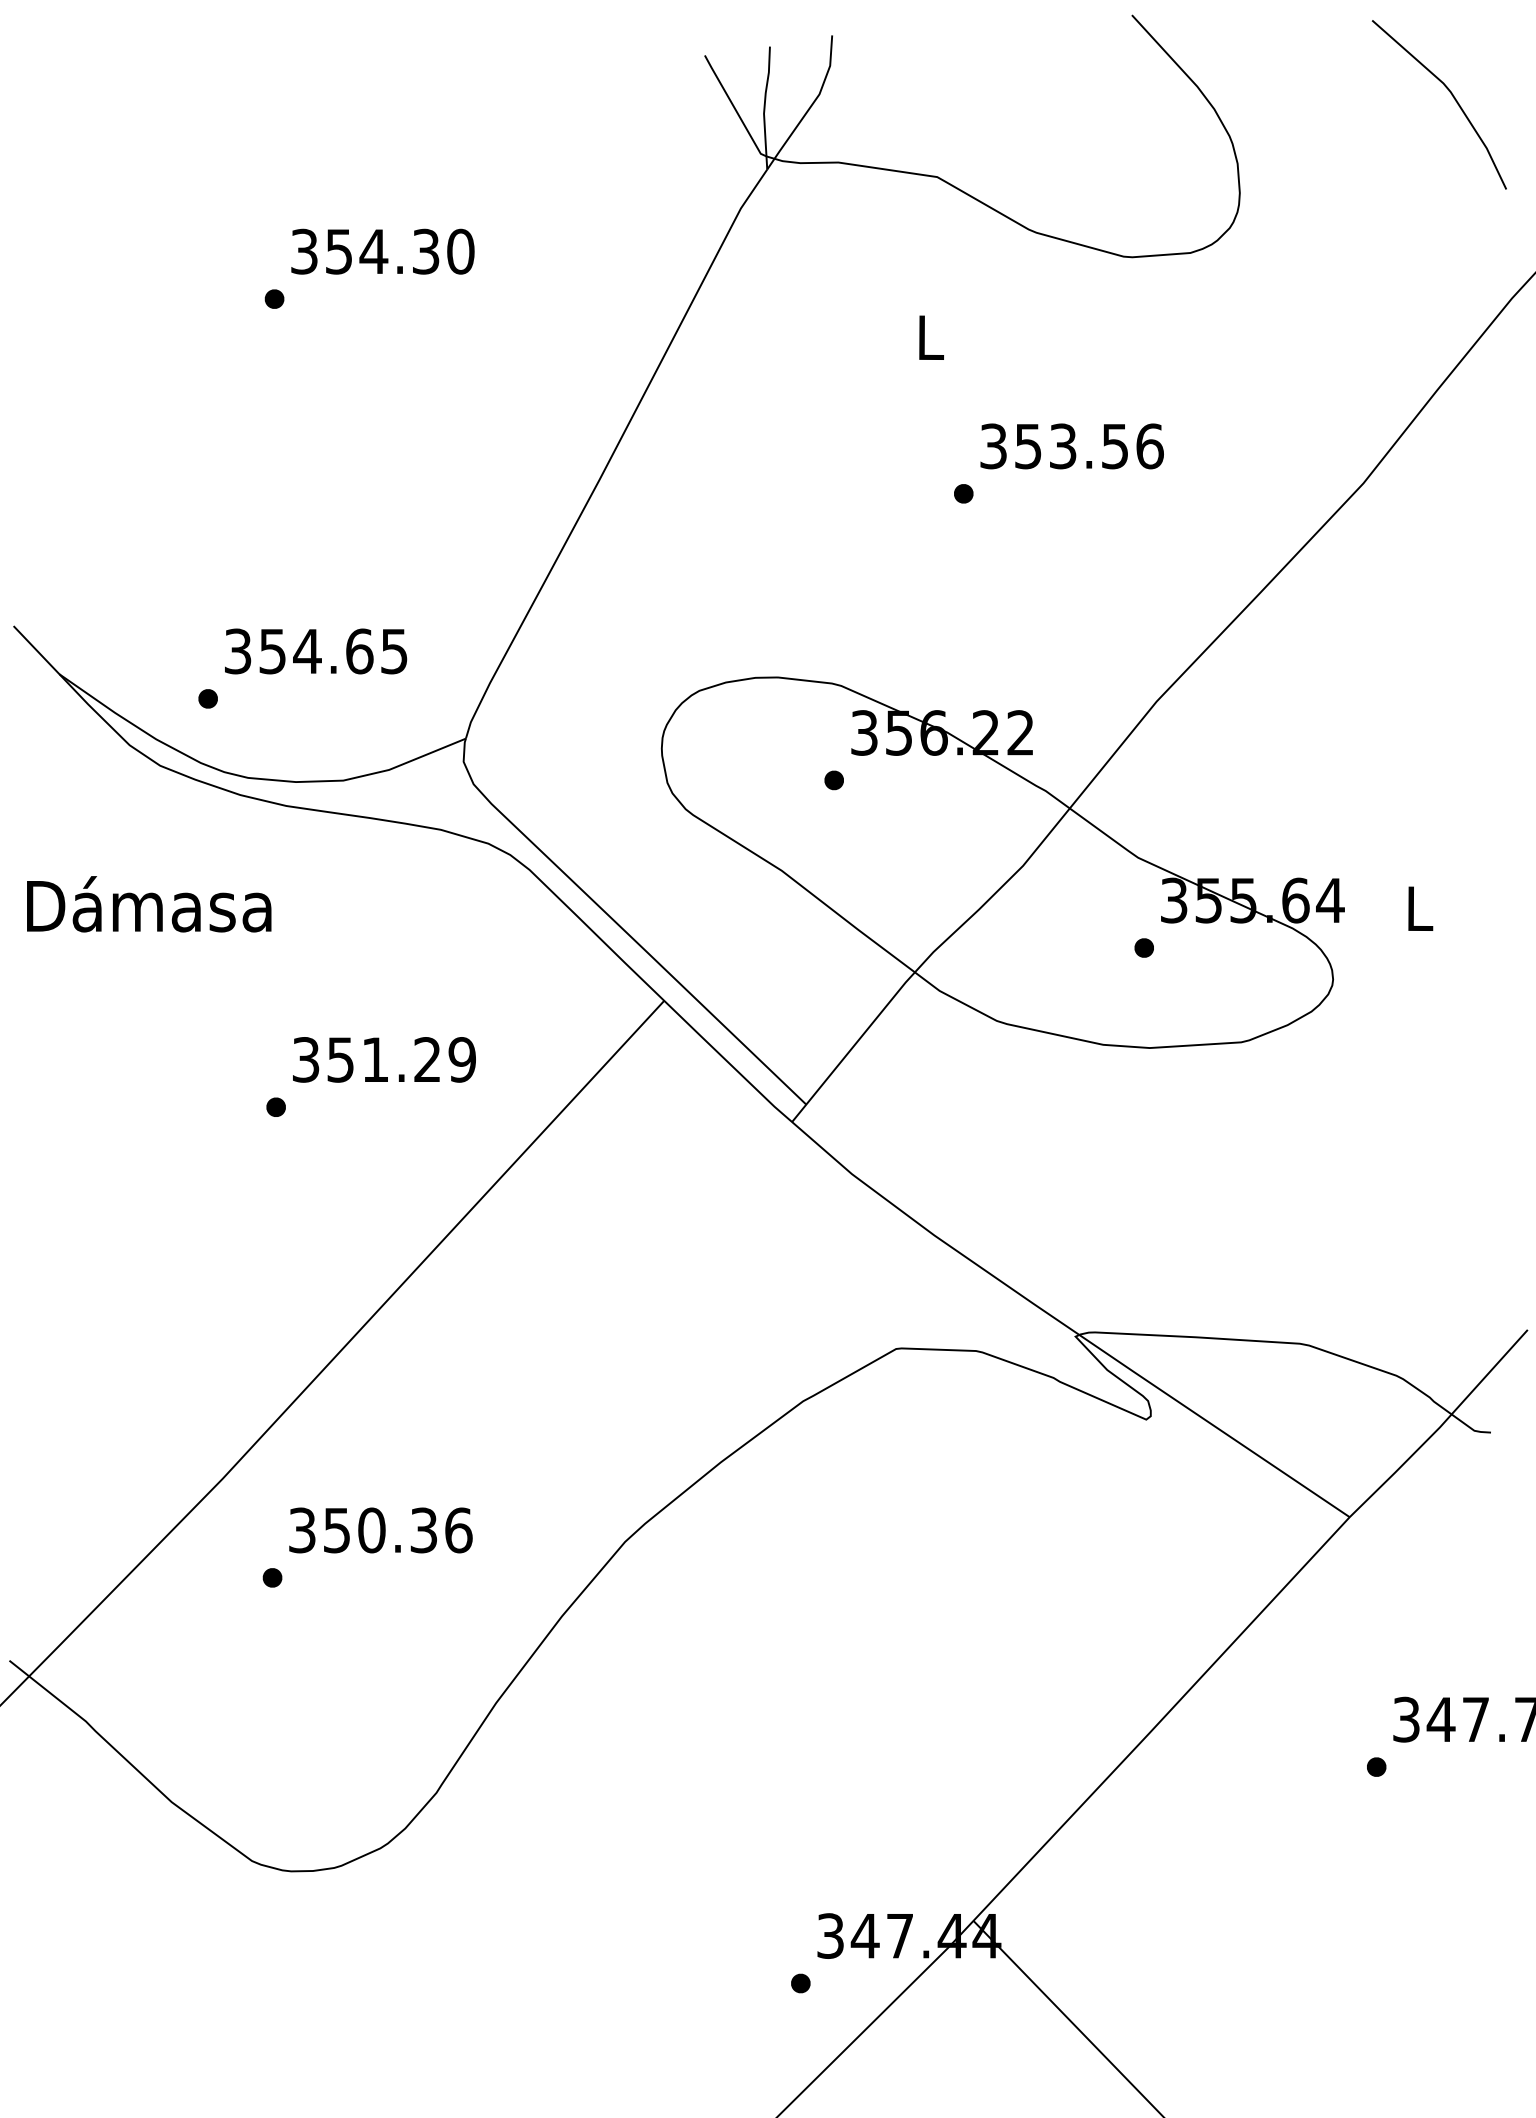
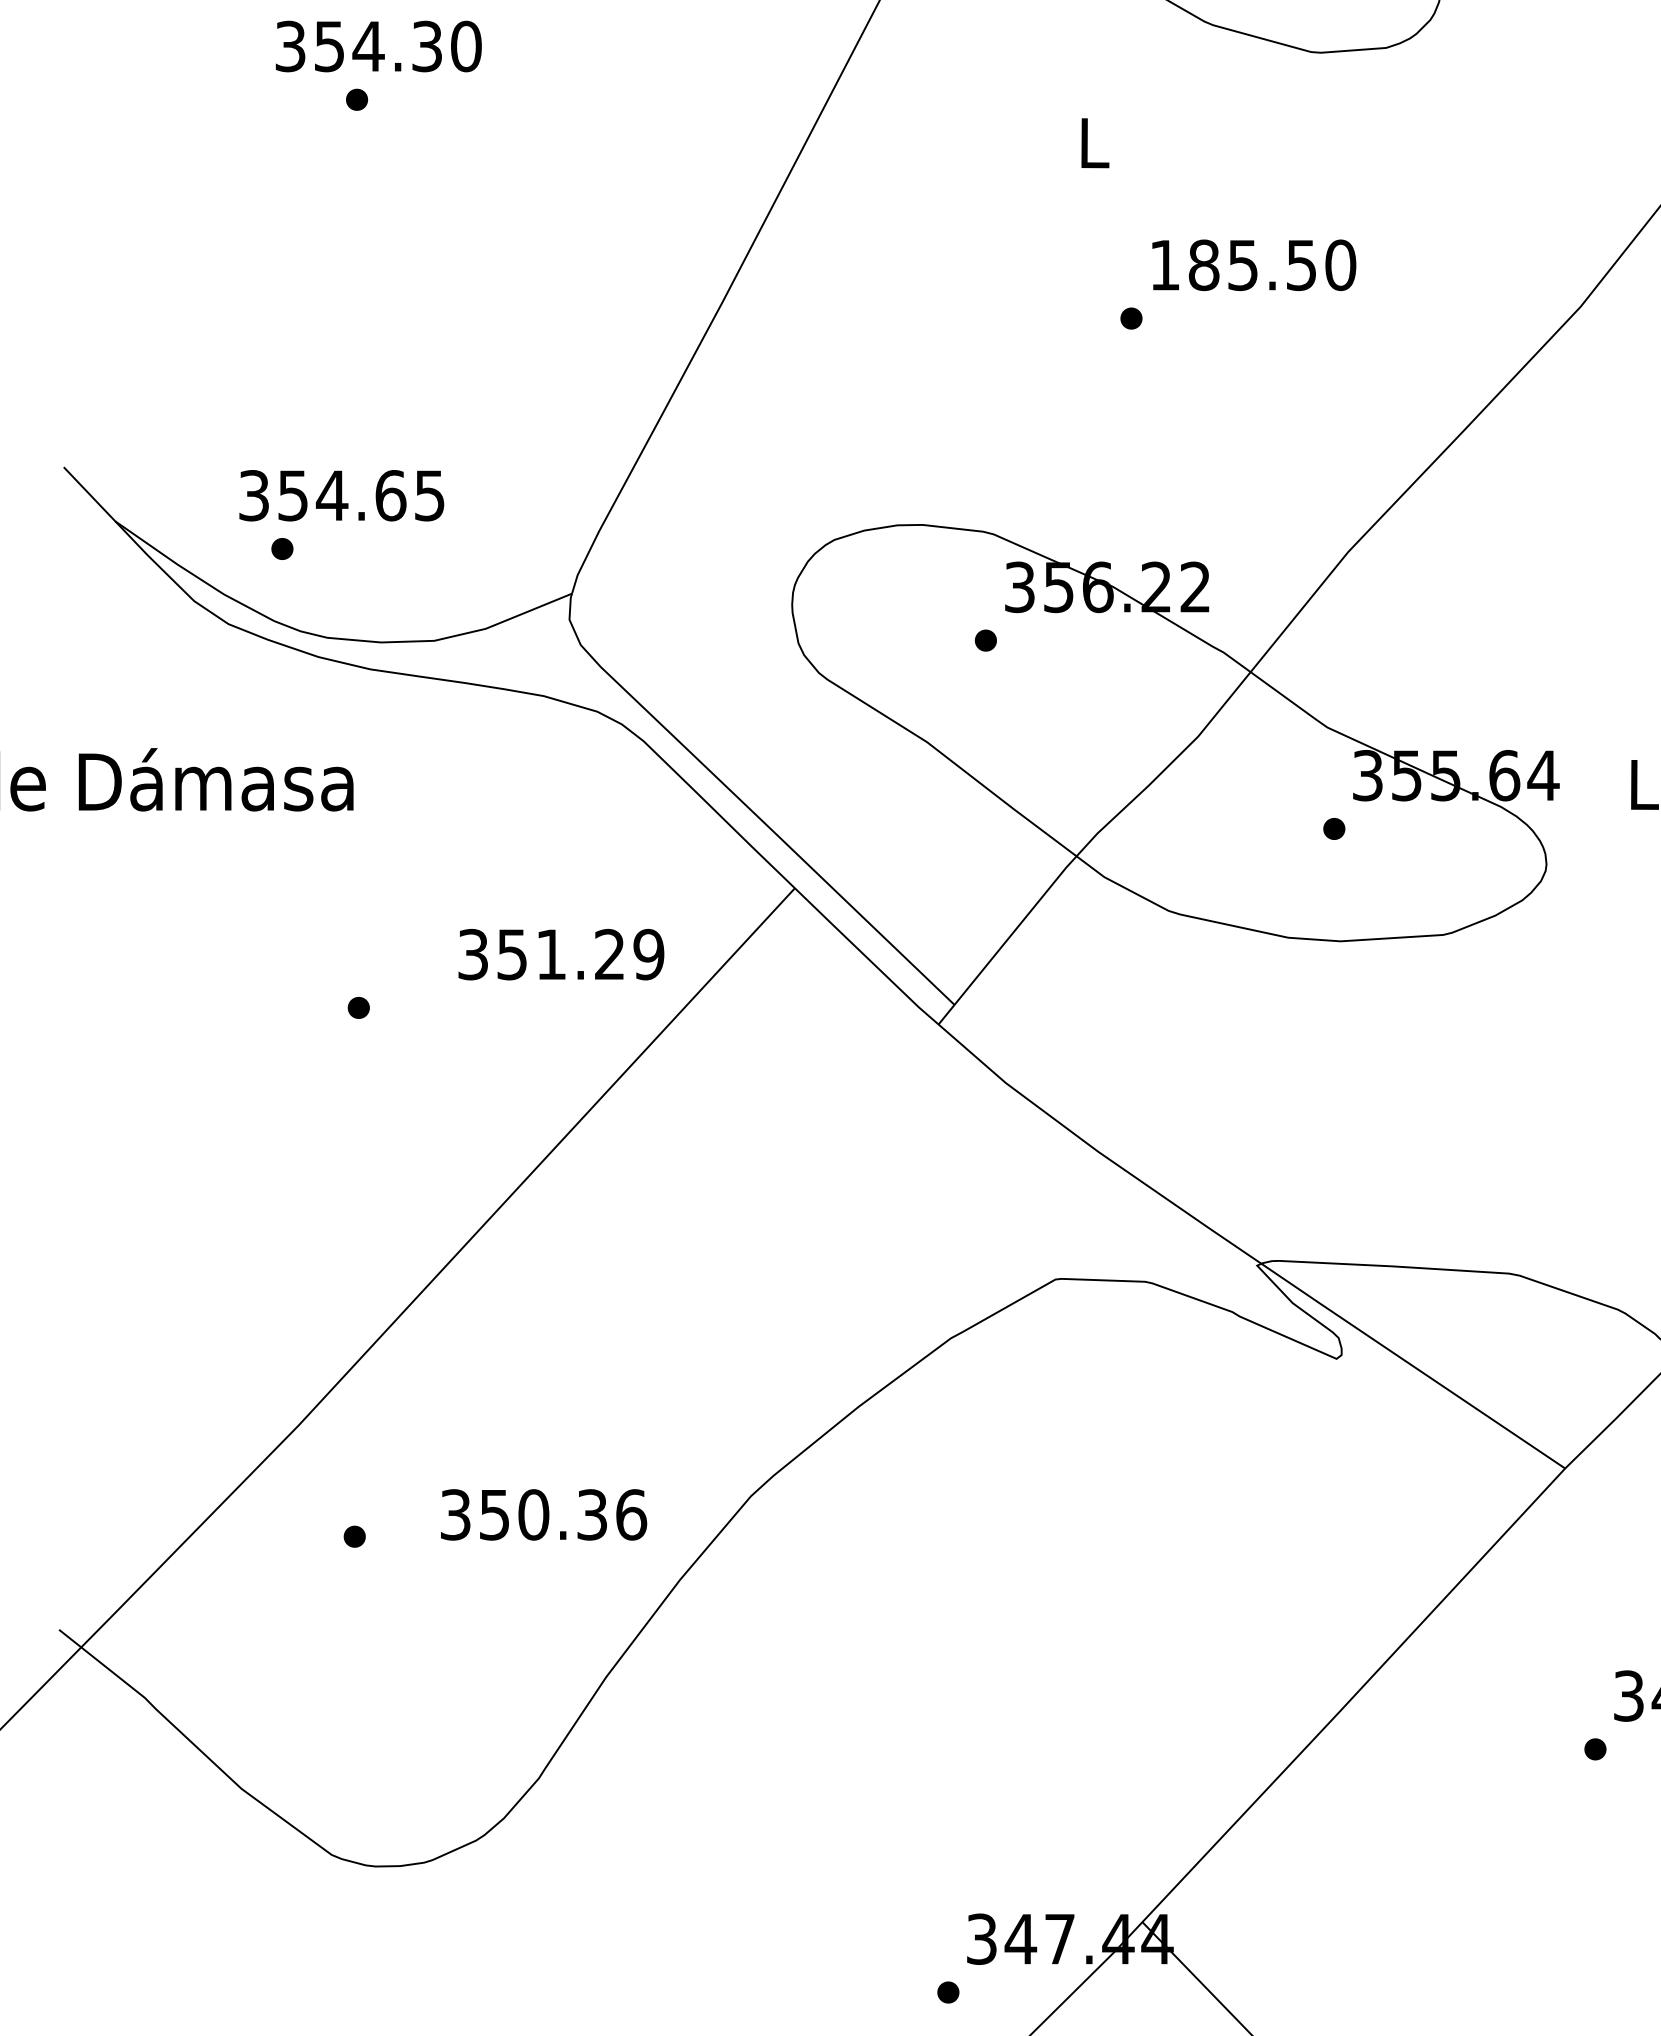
text: (382, 251) -> (378, 46), moved
text: (1071, 446) -> (1252, 265), 353.56 -> 185.50
text: (316, 651) -> (342, 495), moved
text: (384, 1059) -> (561, 954), moved
text: (380, 1530) -> (543, 1514), moved

